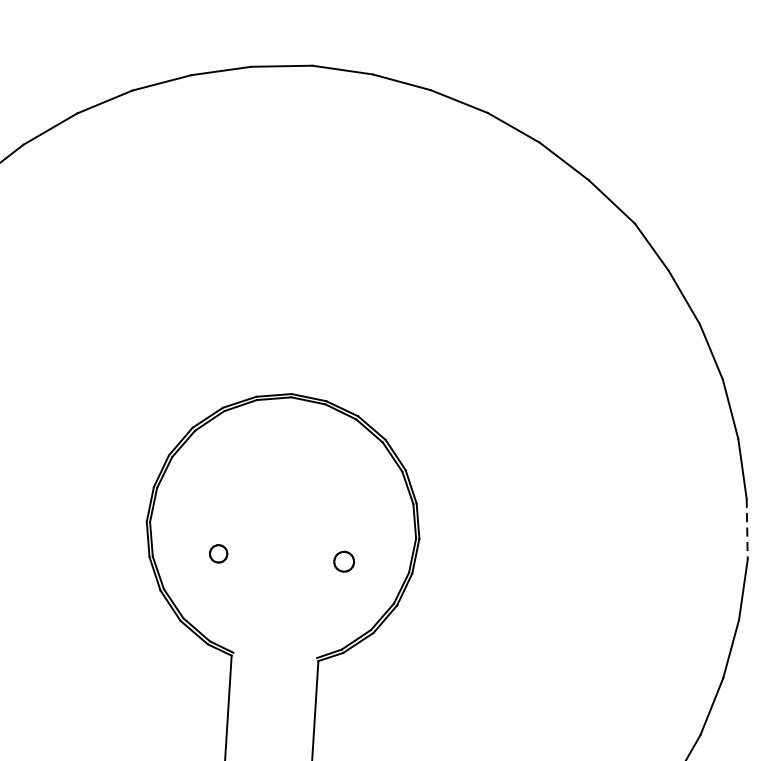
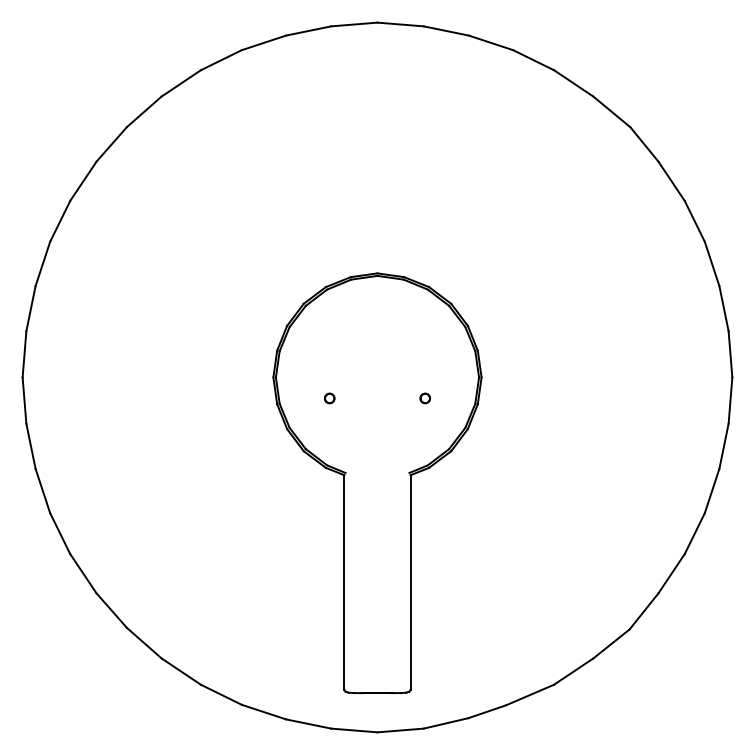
line: (747, 529) -> (730, 354), dashed -> solid
part: (218, 553) -> (329, 398), size x0.71
part: (342, 561) -> (424, 398), size x0.62

